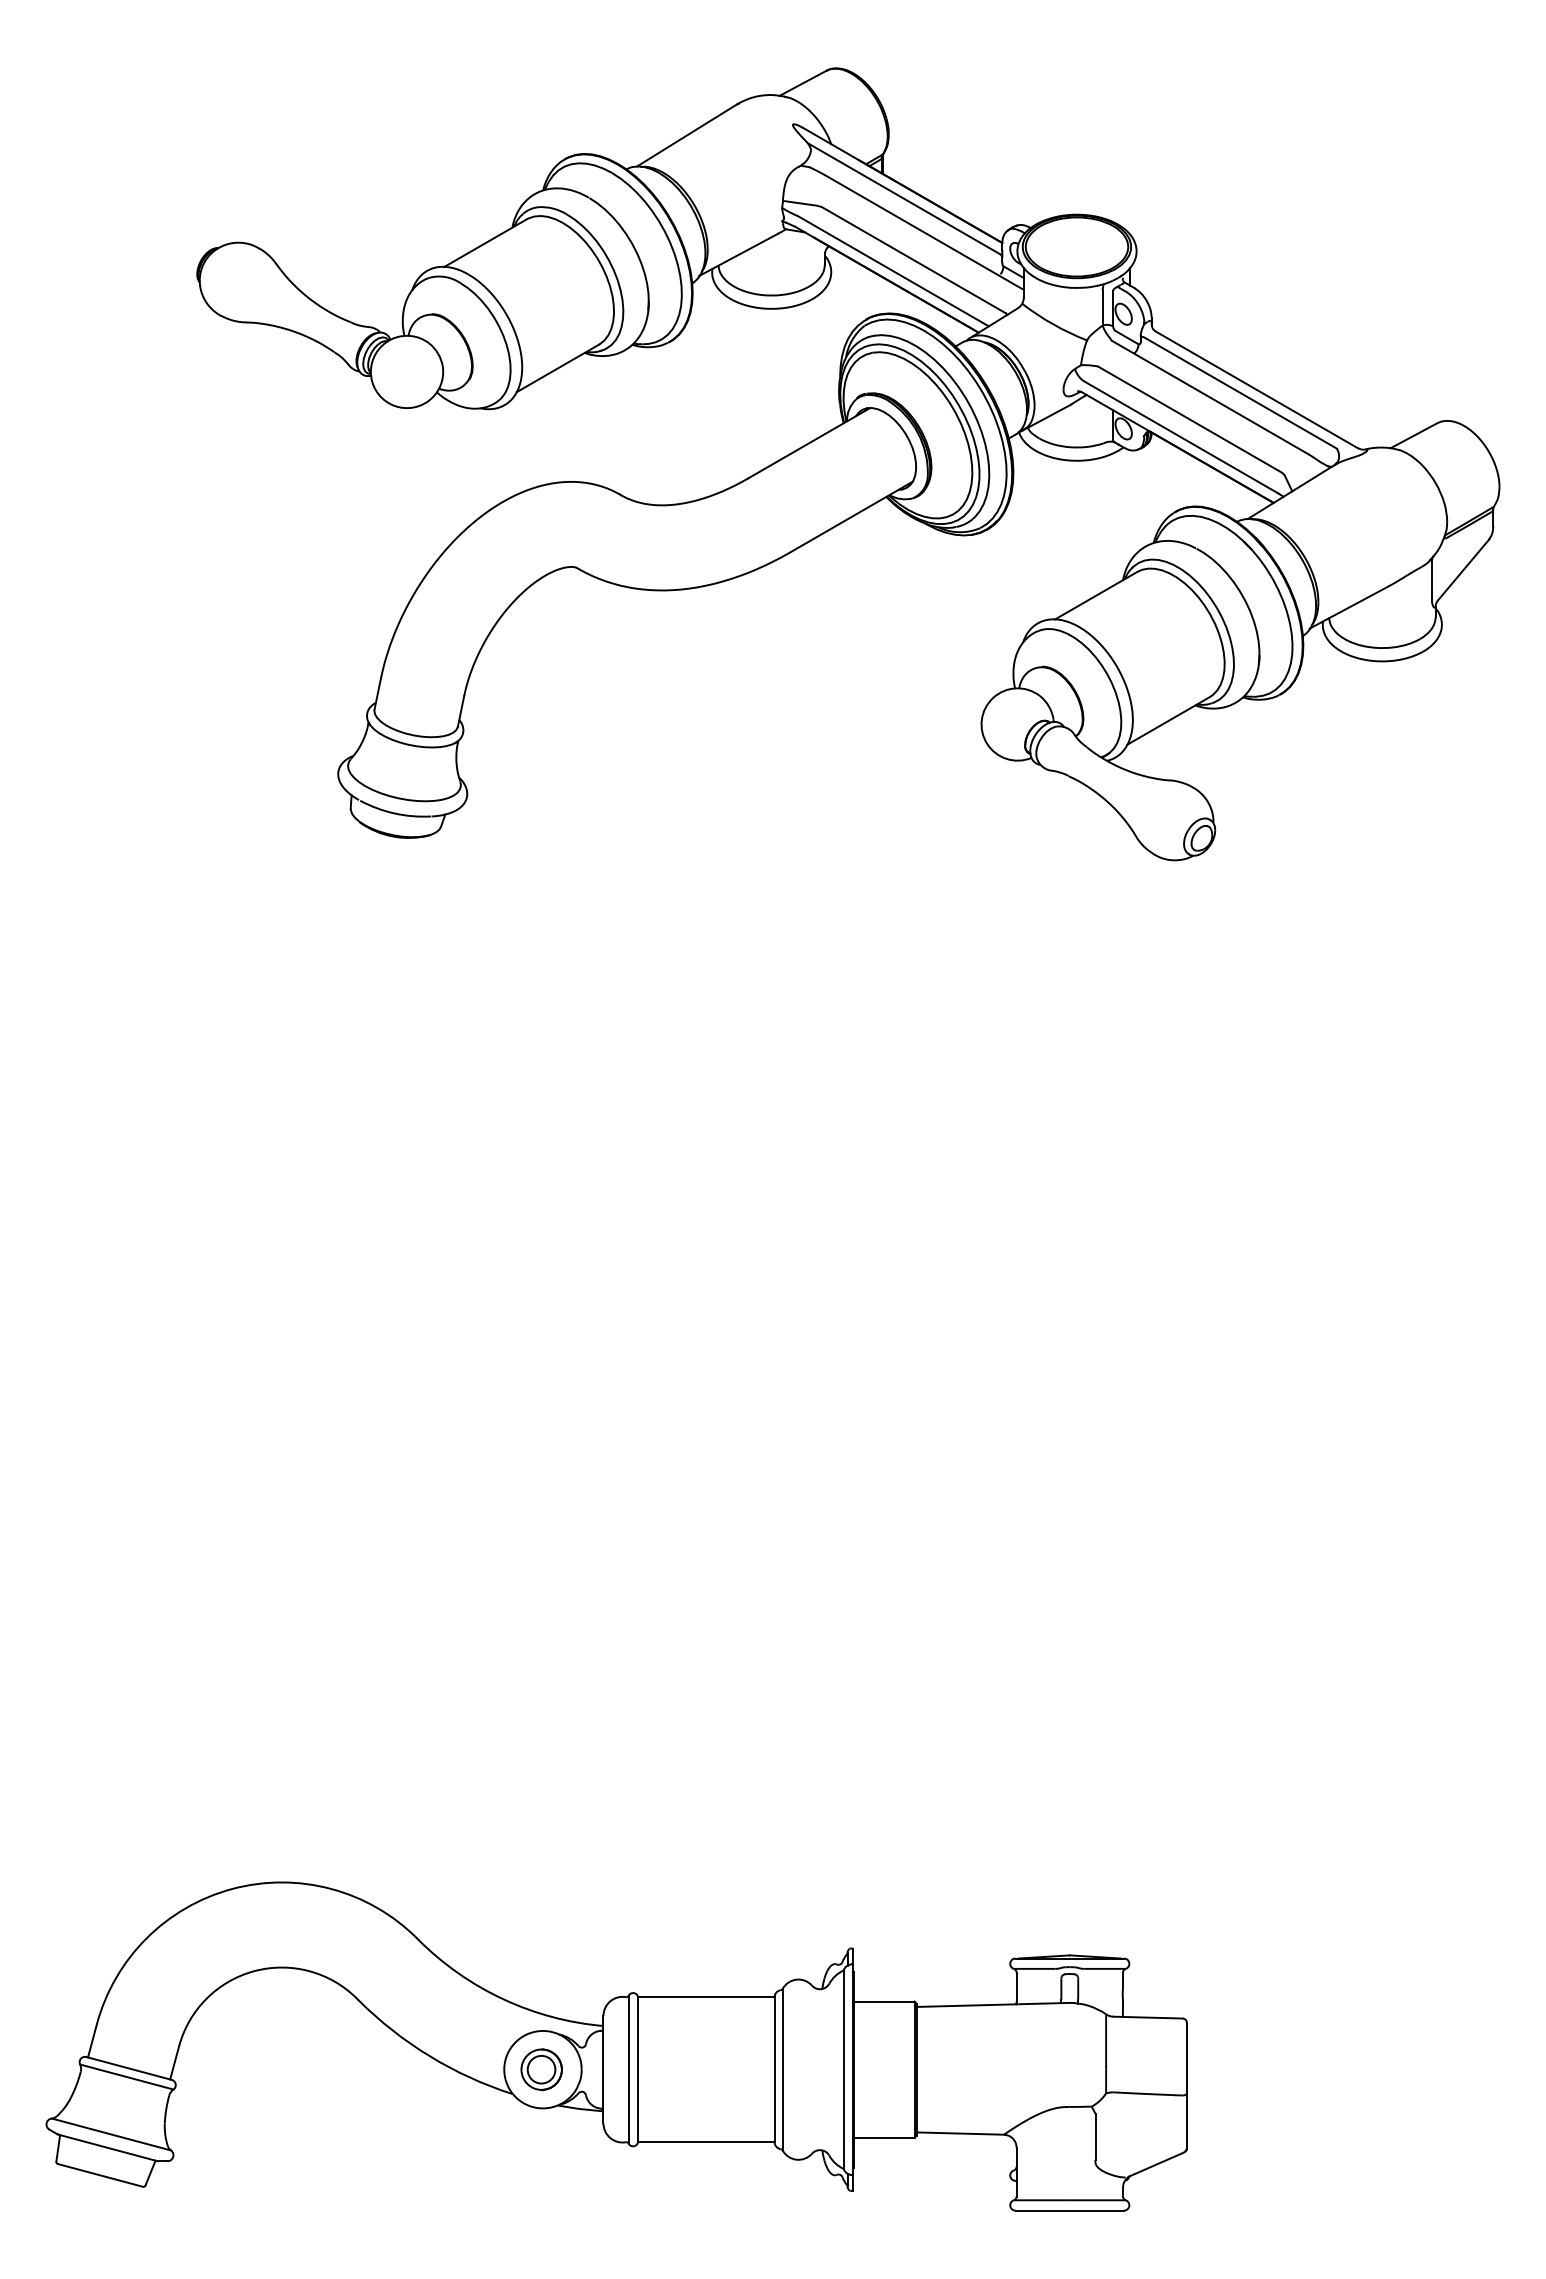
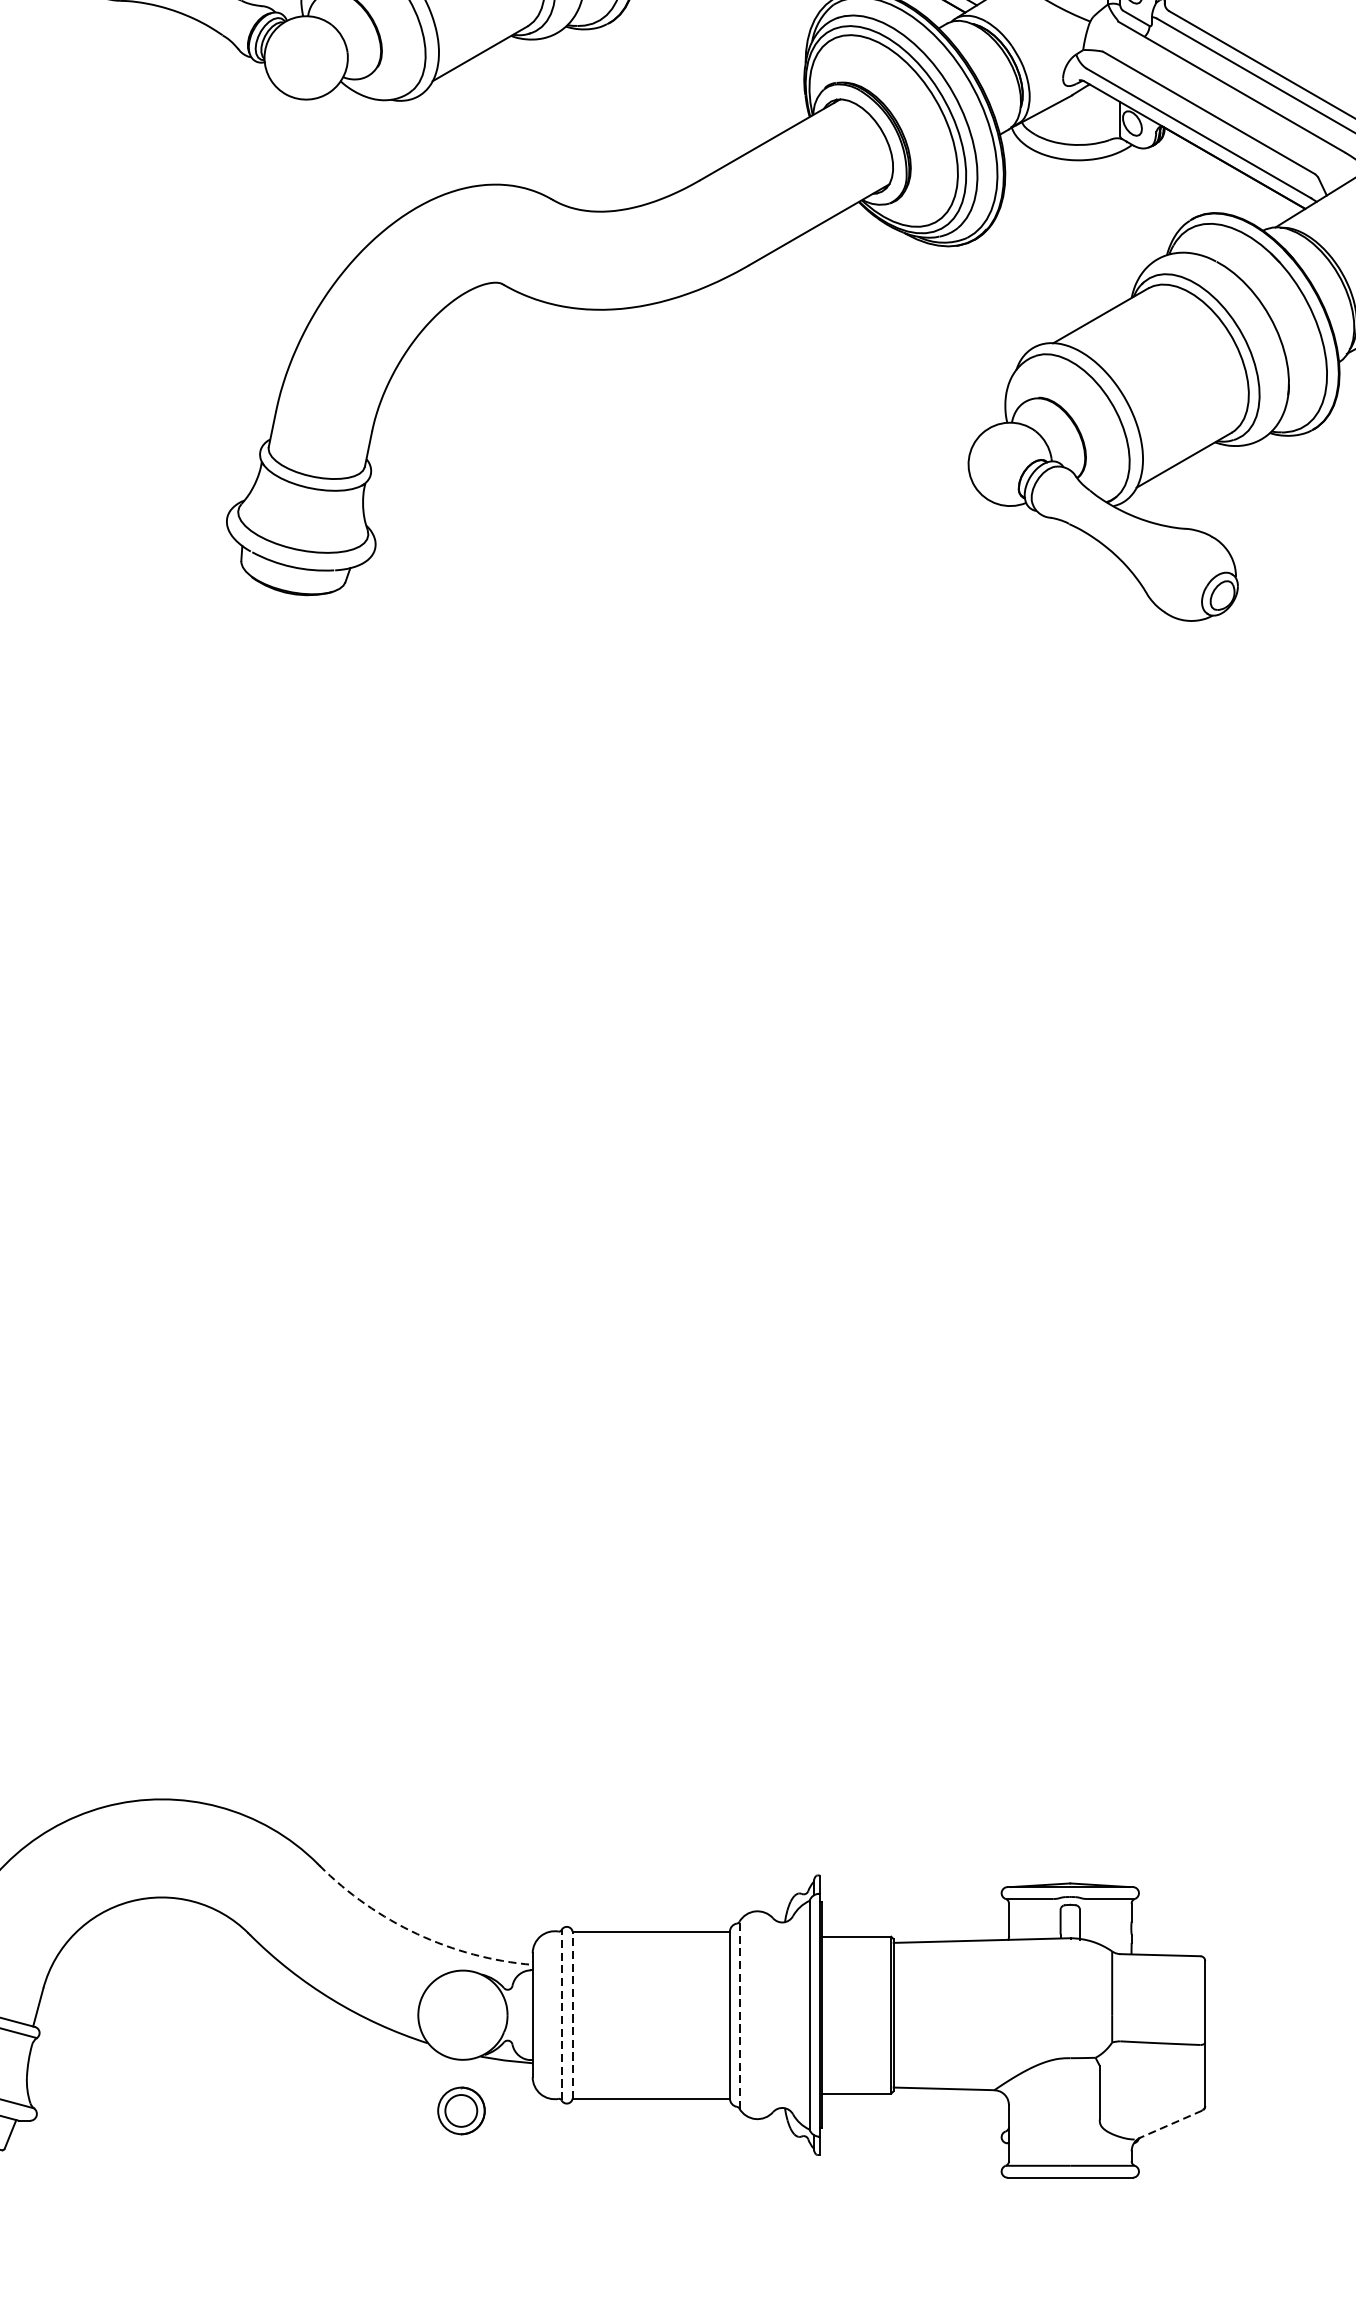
arc: (503, 1999) -> (417, 1934), solid -> dashed
part: (541, 2069) -> (461, 2110), moved
line: (628, 2069) -> (561, 2015), solid -> dashed
line: (638, 2069) -> (573, 2015), solid -> dashed
line: (782, 2069) -> (739, 2015), solid -> dashed
line: (1156, 2164) -> (1170, 2124), solid -> dashed

